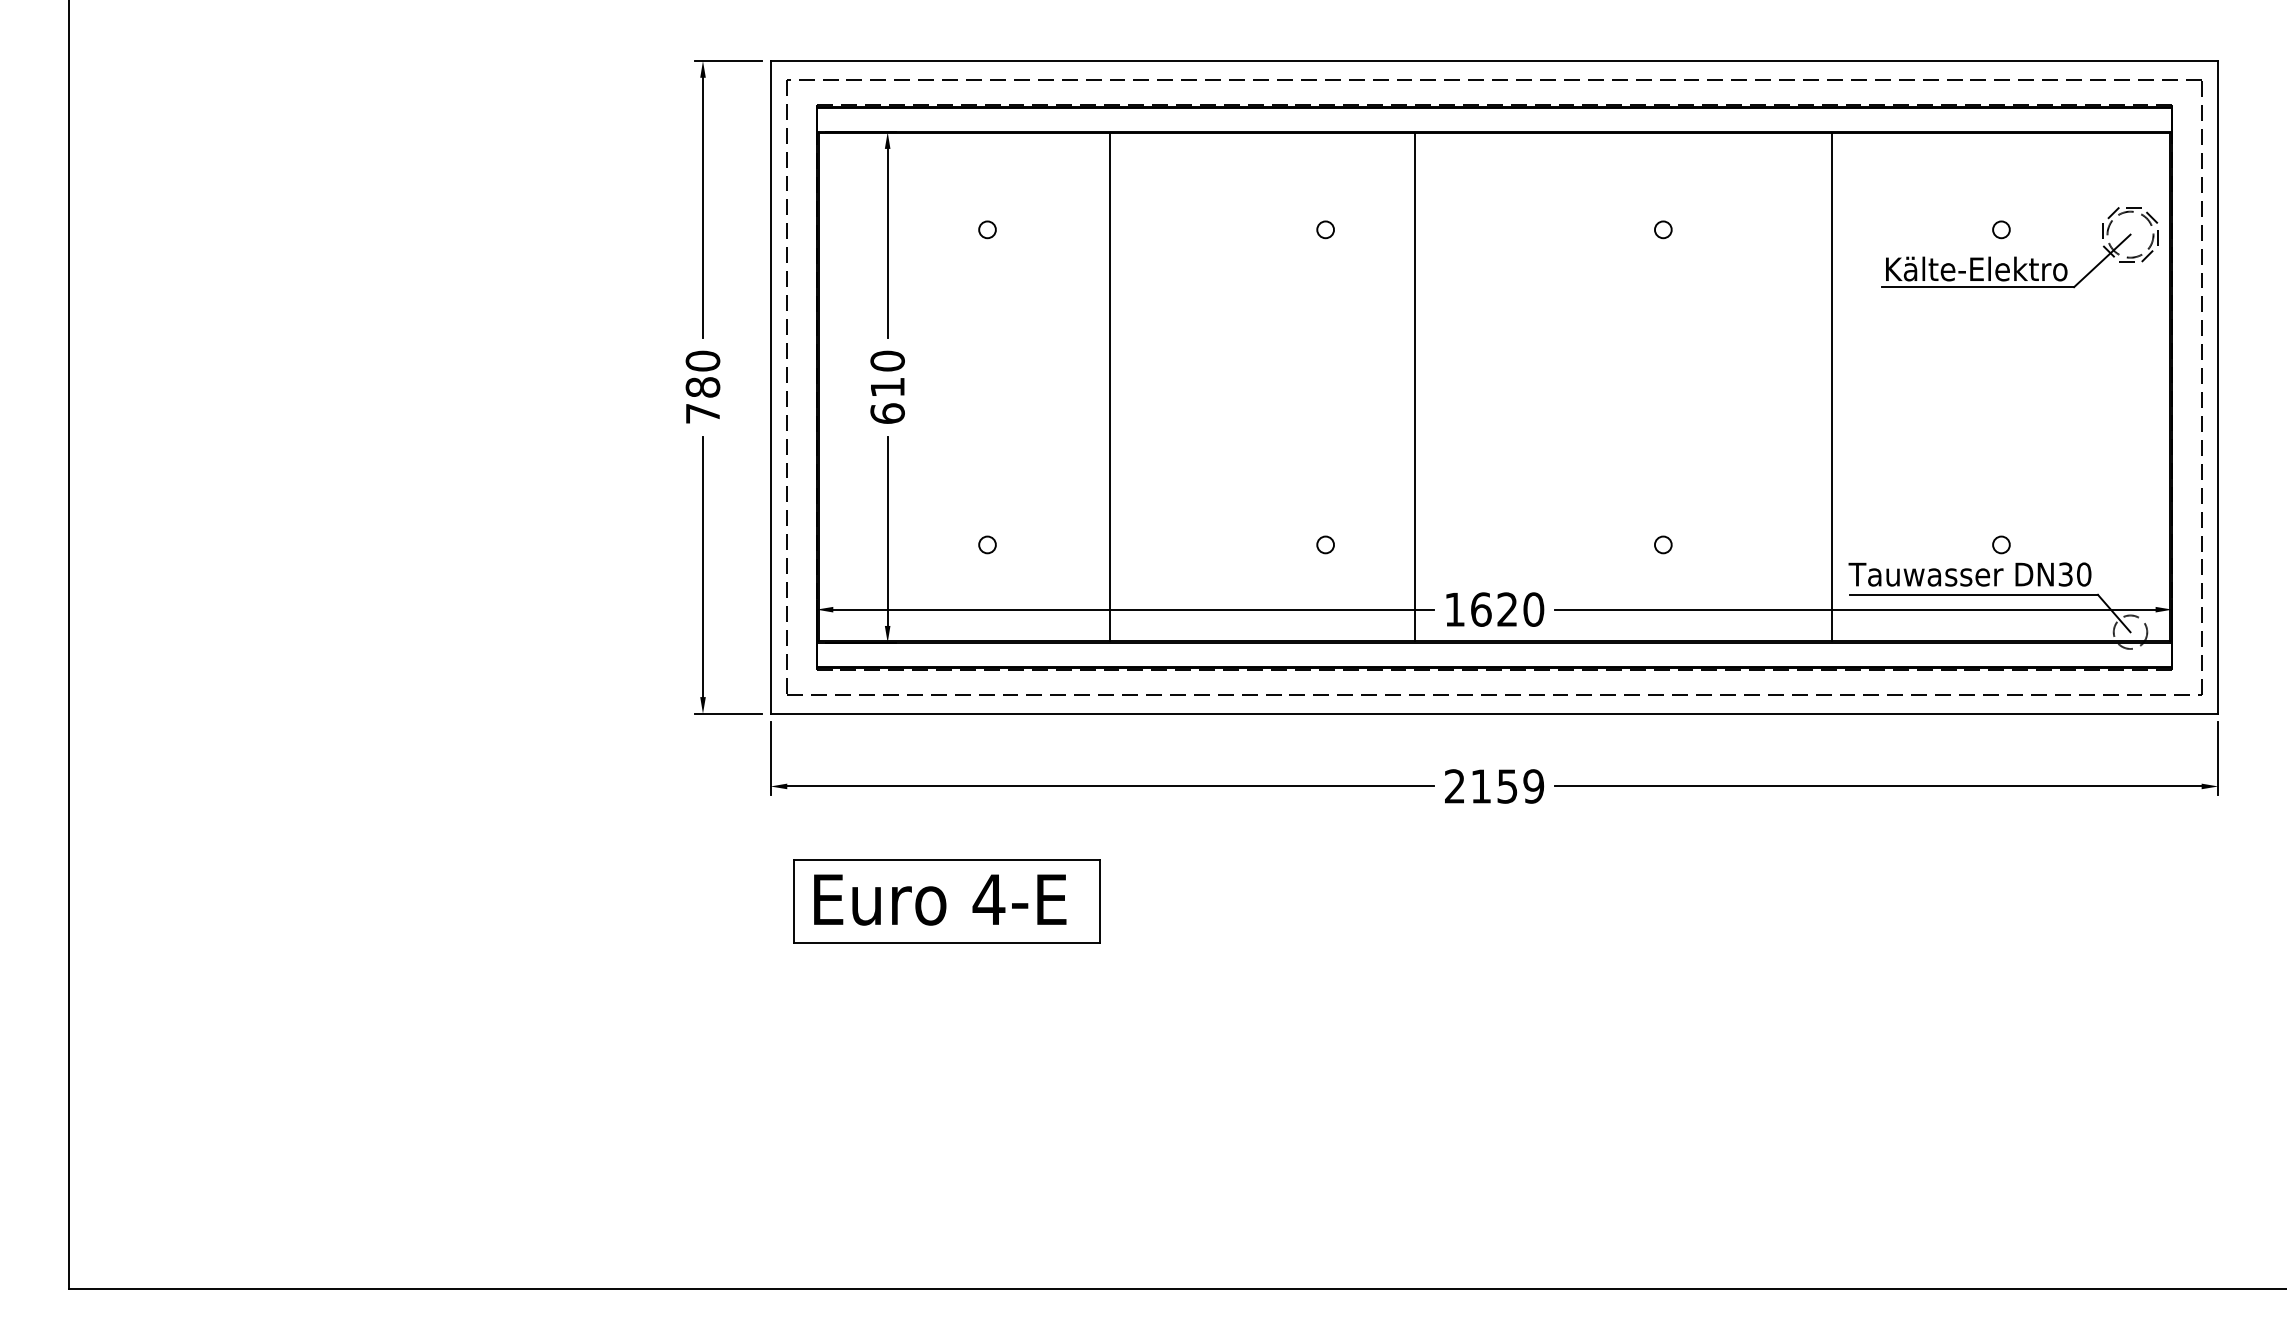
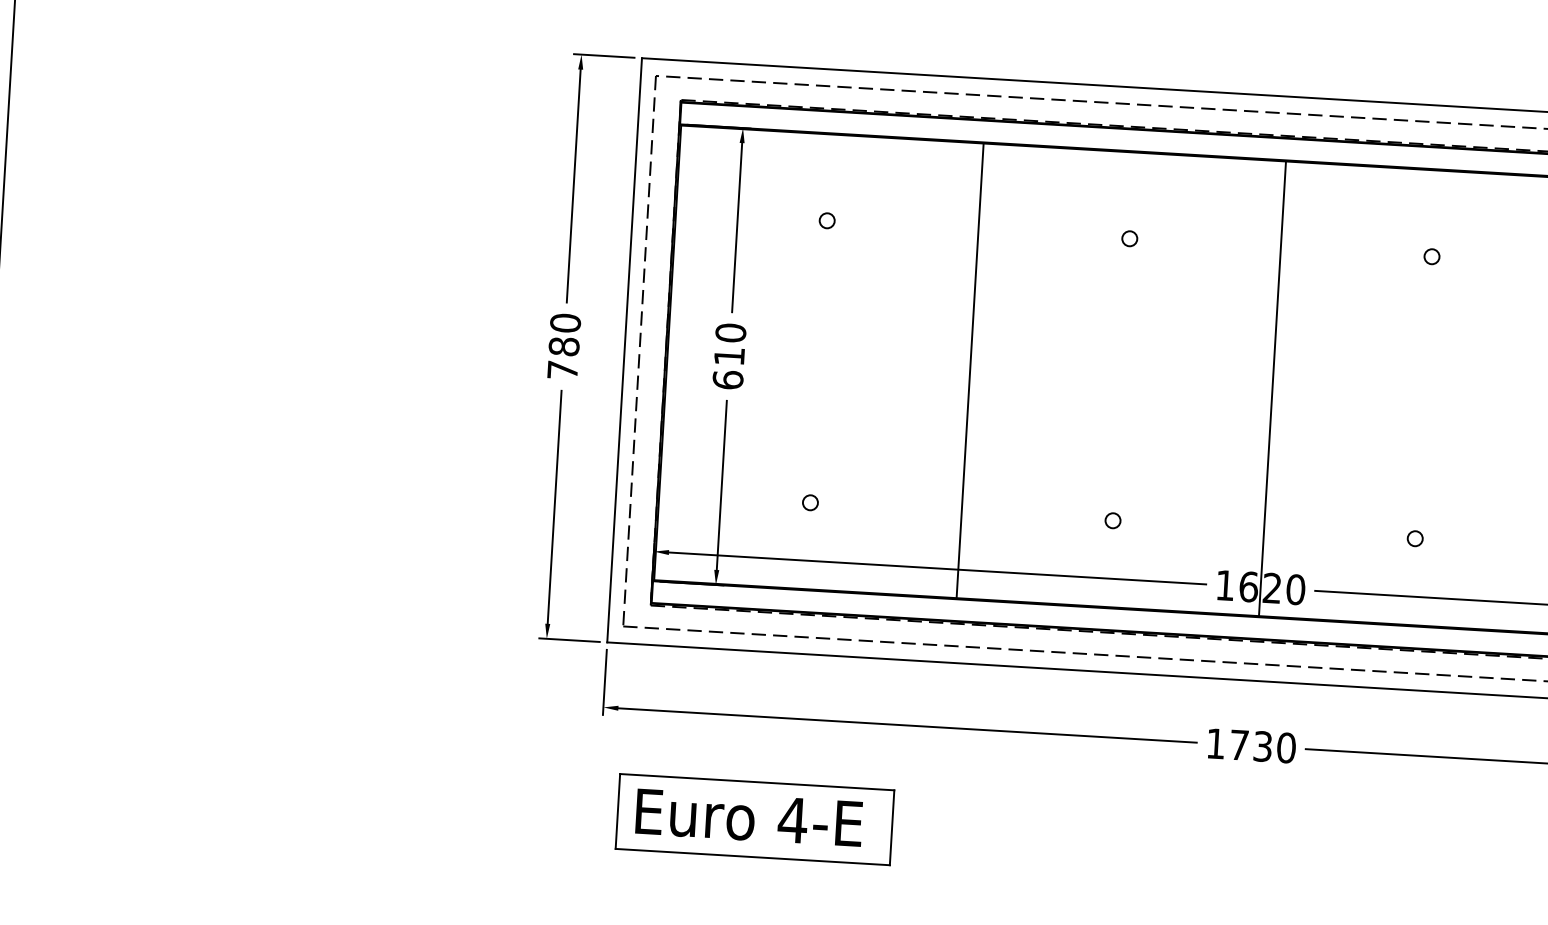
line: (1109, 387) -> (970, 370), moved
line: (1415, 387) -> (1272, 388), moved
text: (1494, 786) -> (1251, 745), 2159 -> 1730

